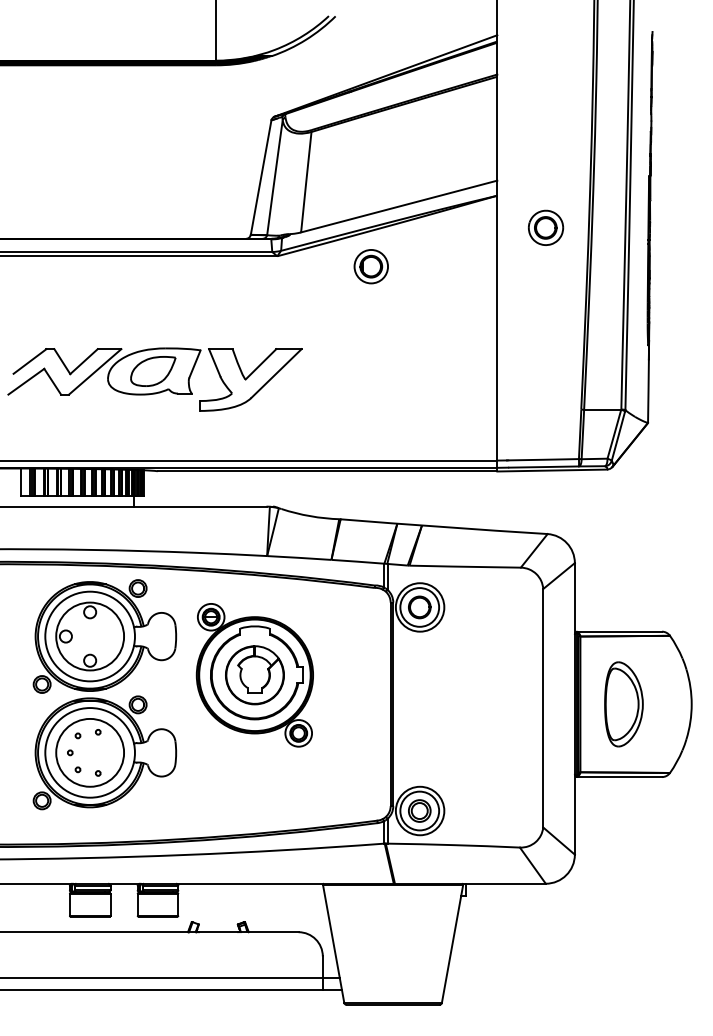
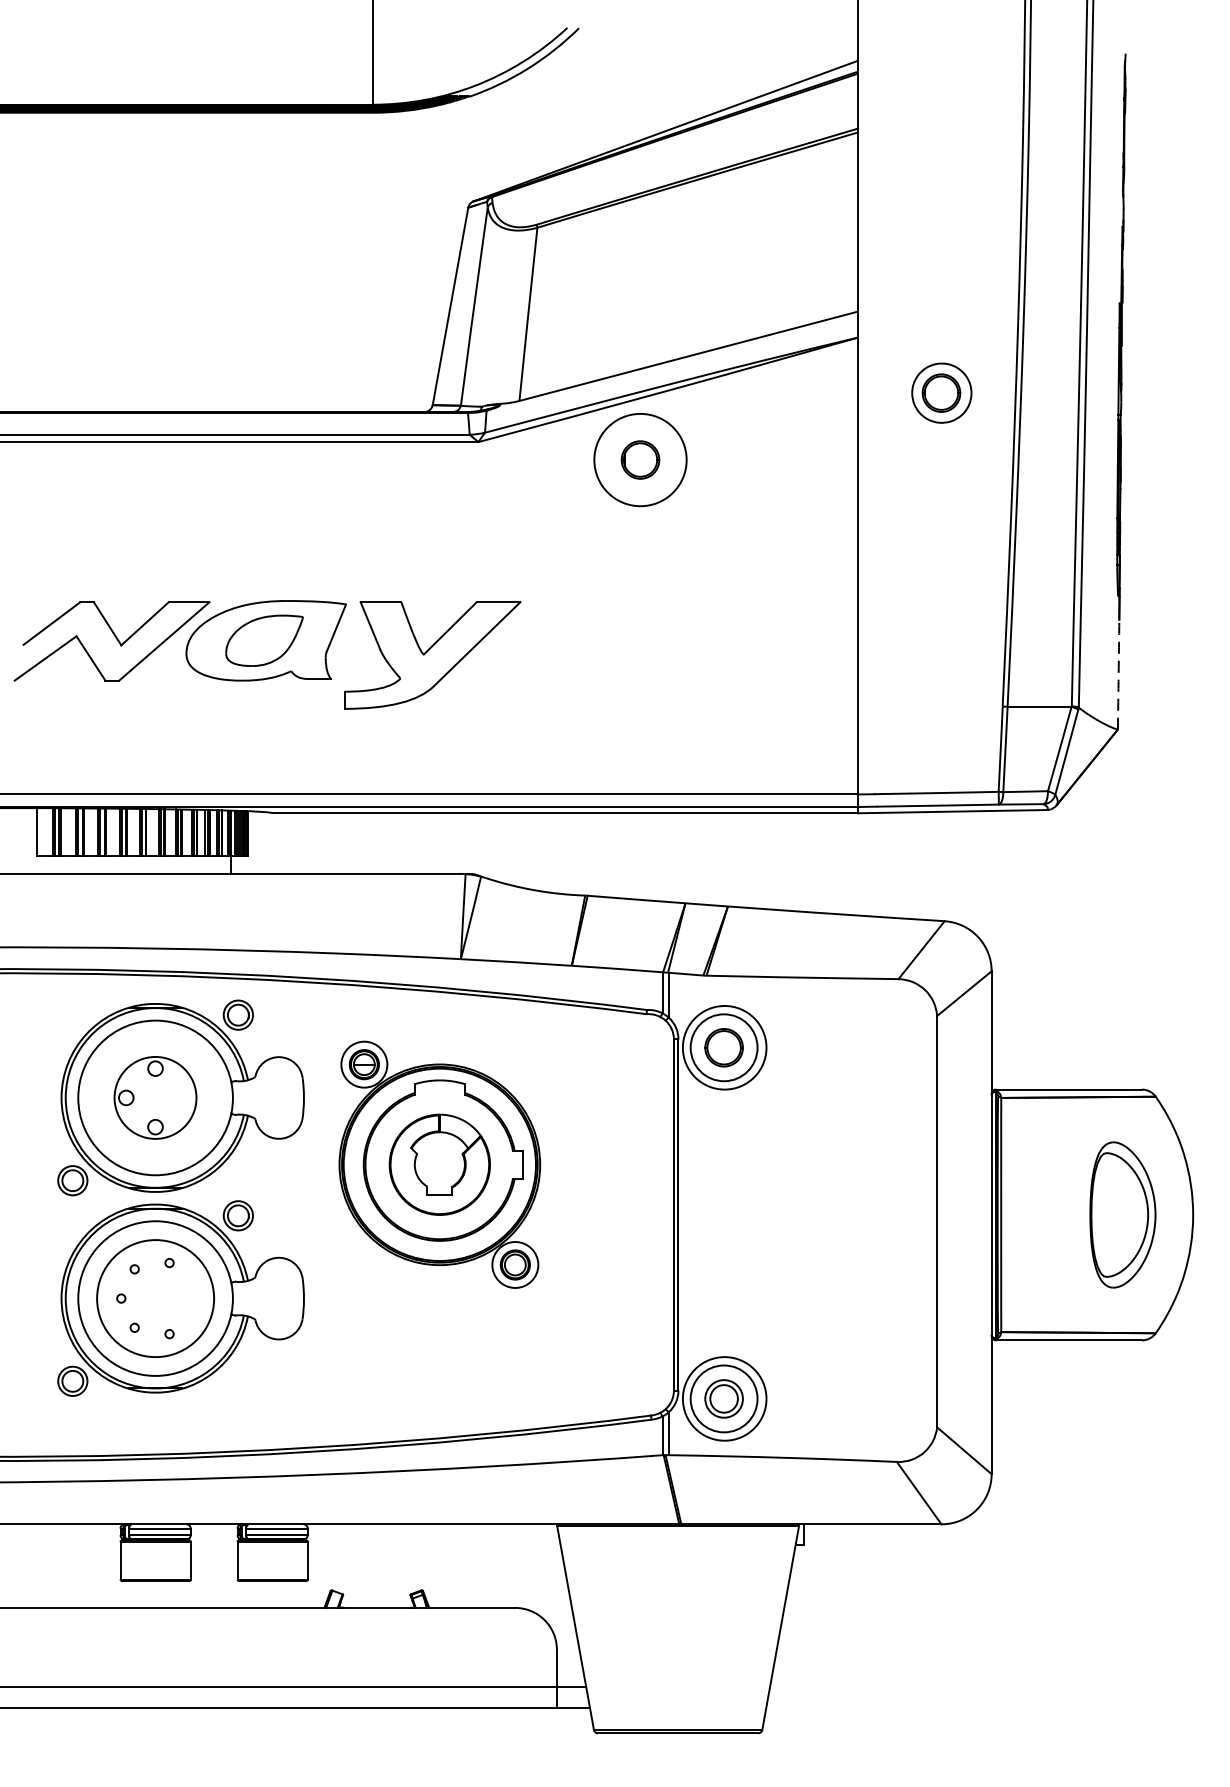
circle: (371, 266) -> (640, 459), size x1.6
arc: (648, 391) -> (1118, 675), solid -> dashed
part: (89, 636) -> (154, 1097), size x0.7
part: (623, 704) -> (1122, 1215), moved

